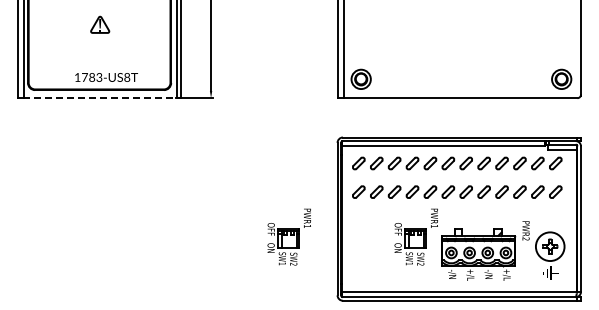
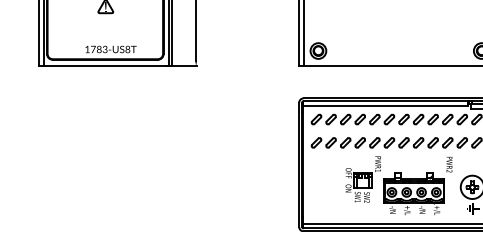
line: (100, 98) -> (106, 66), dashed -> solid
text: (525, 230) -> (449, 164), moved
part: (288, 236) -> (259, 179), removed

